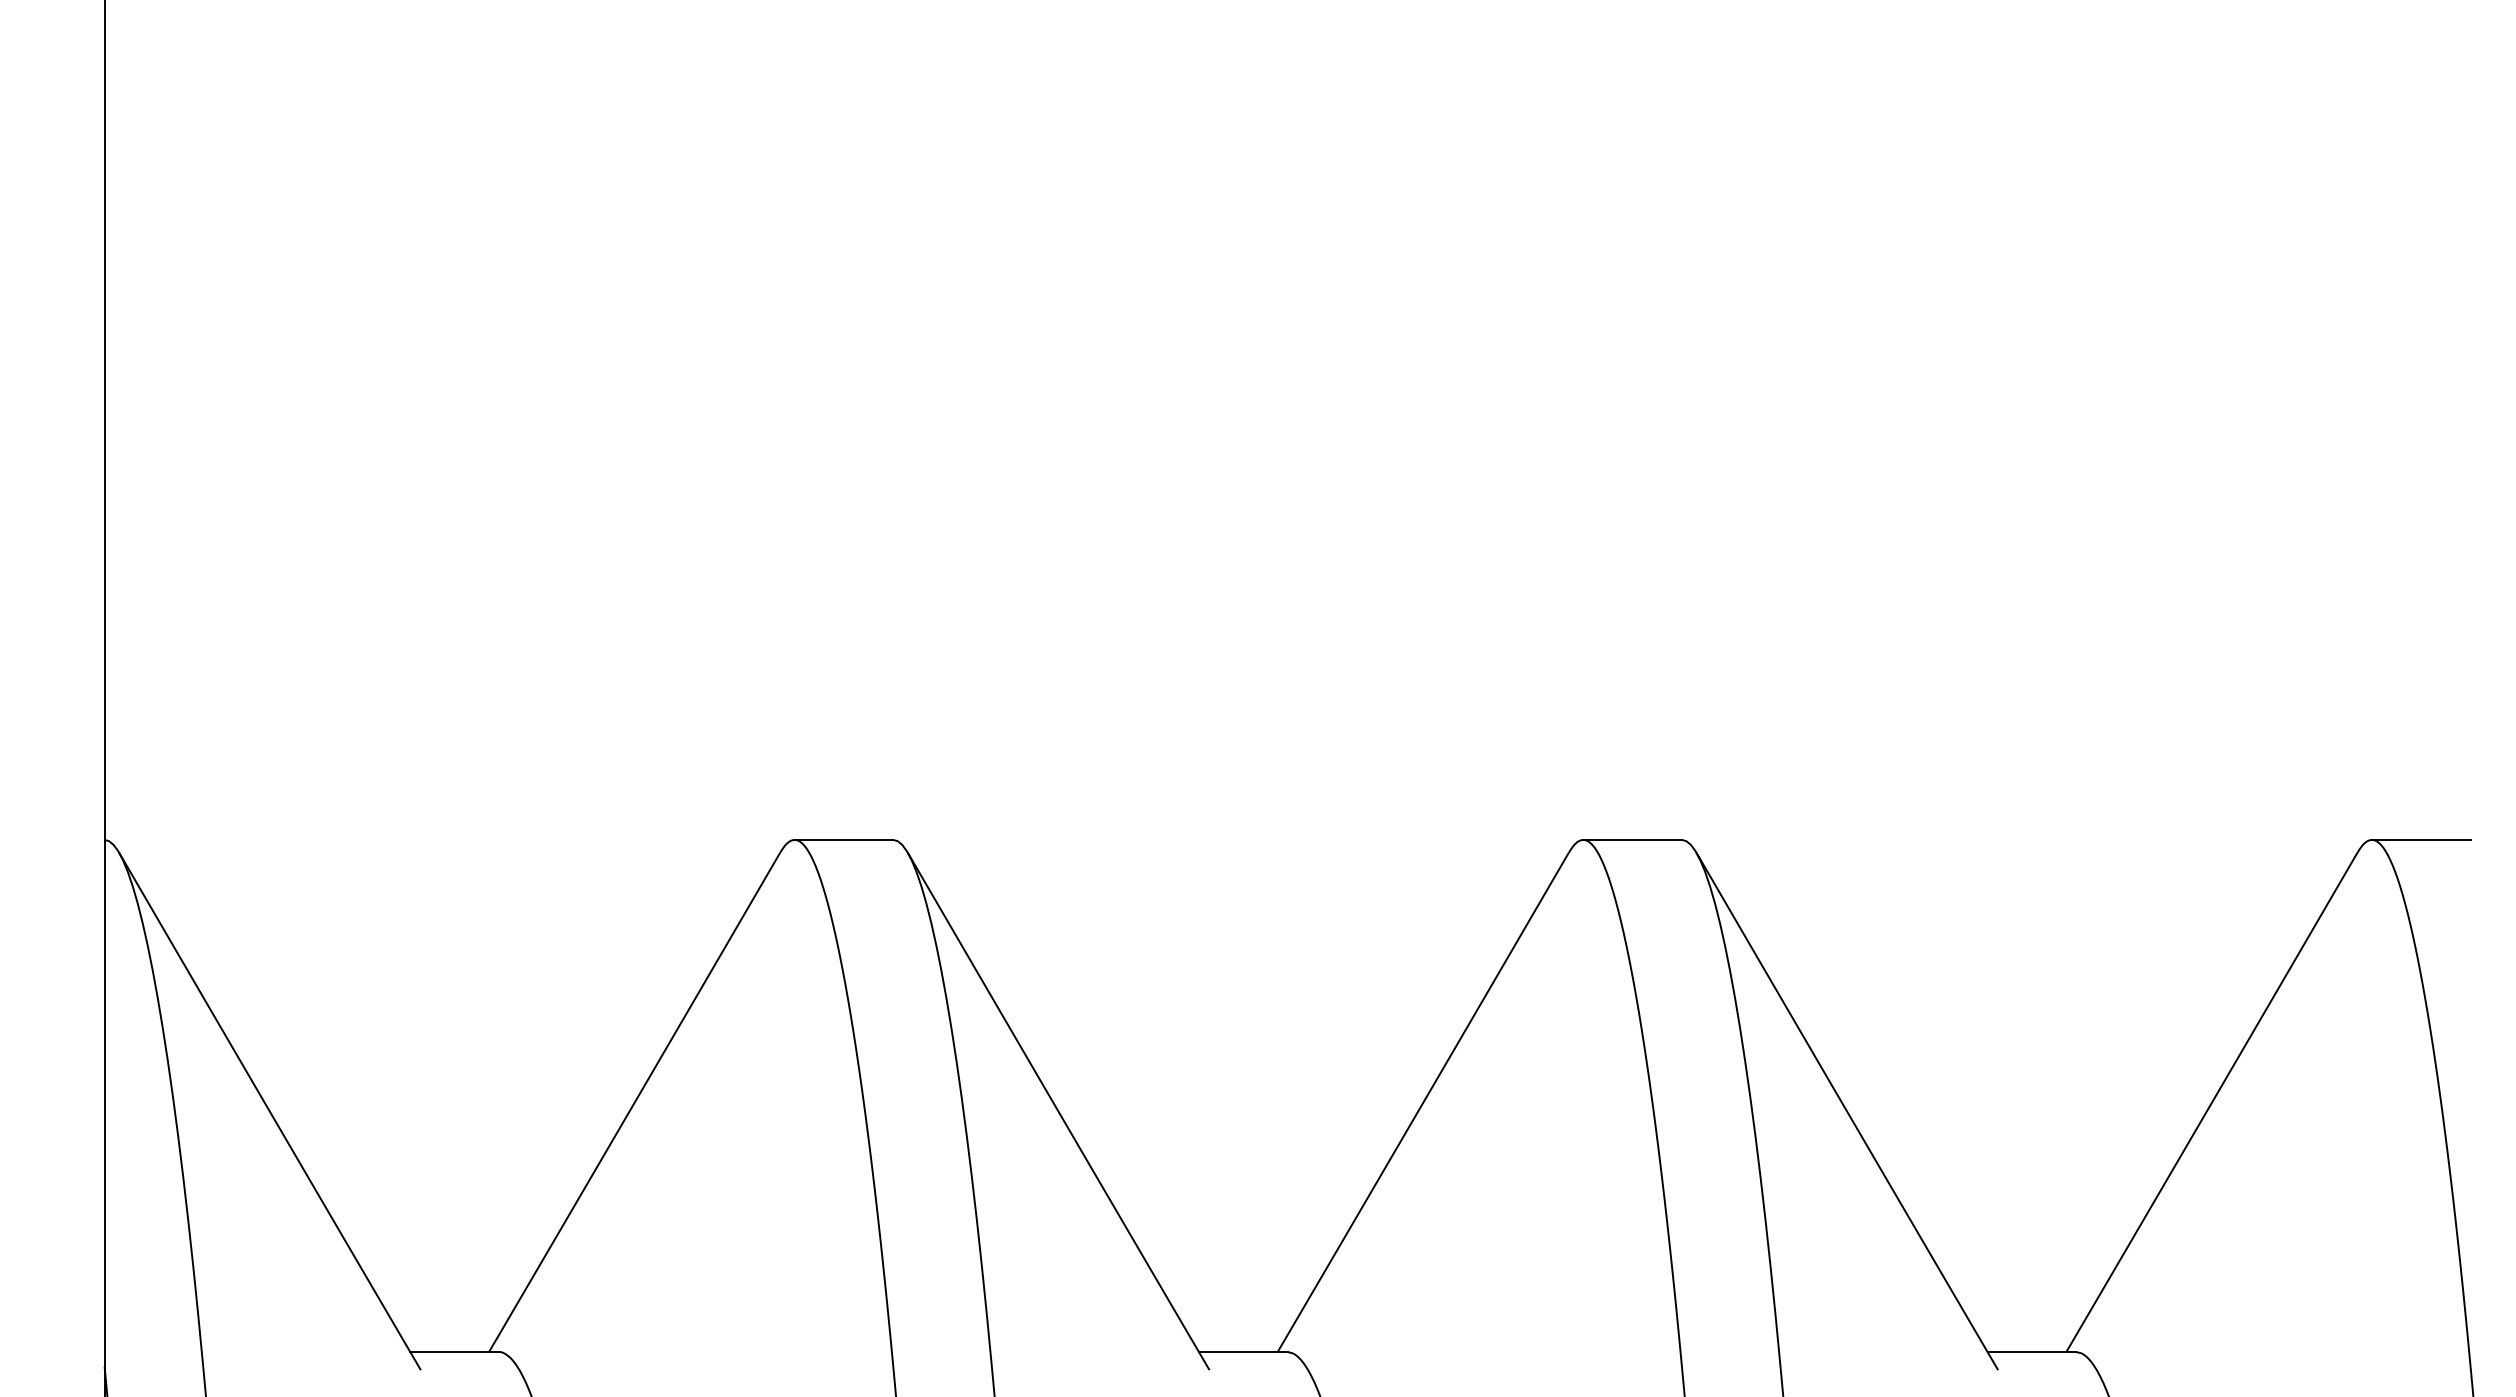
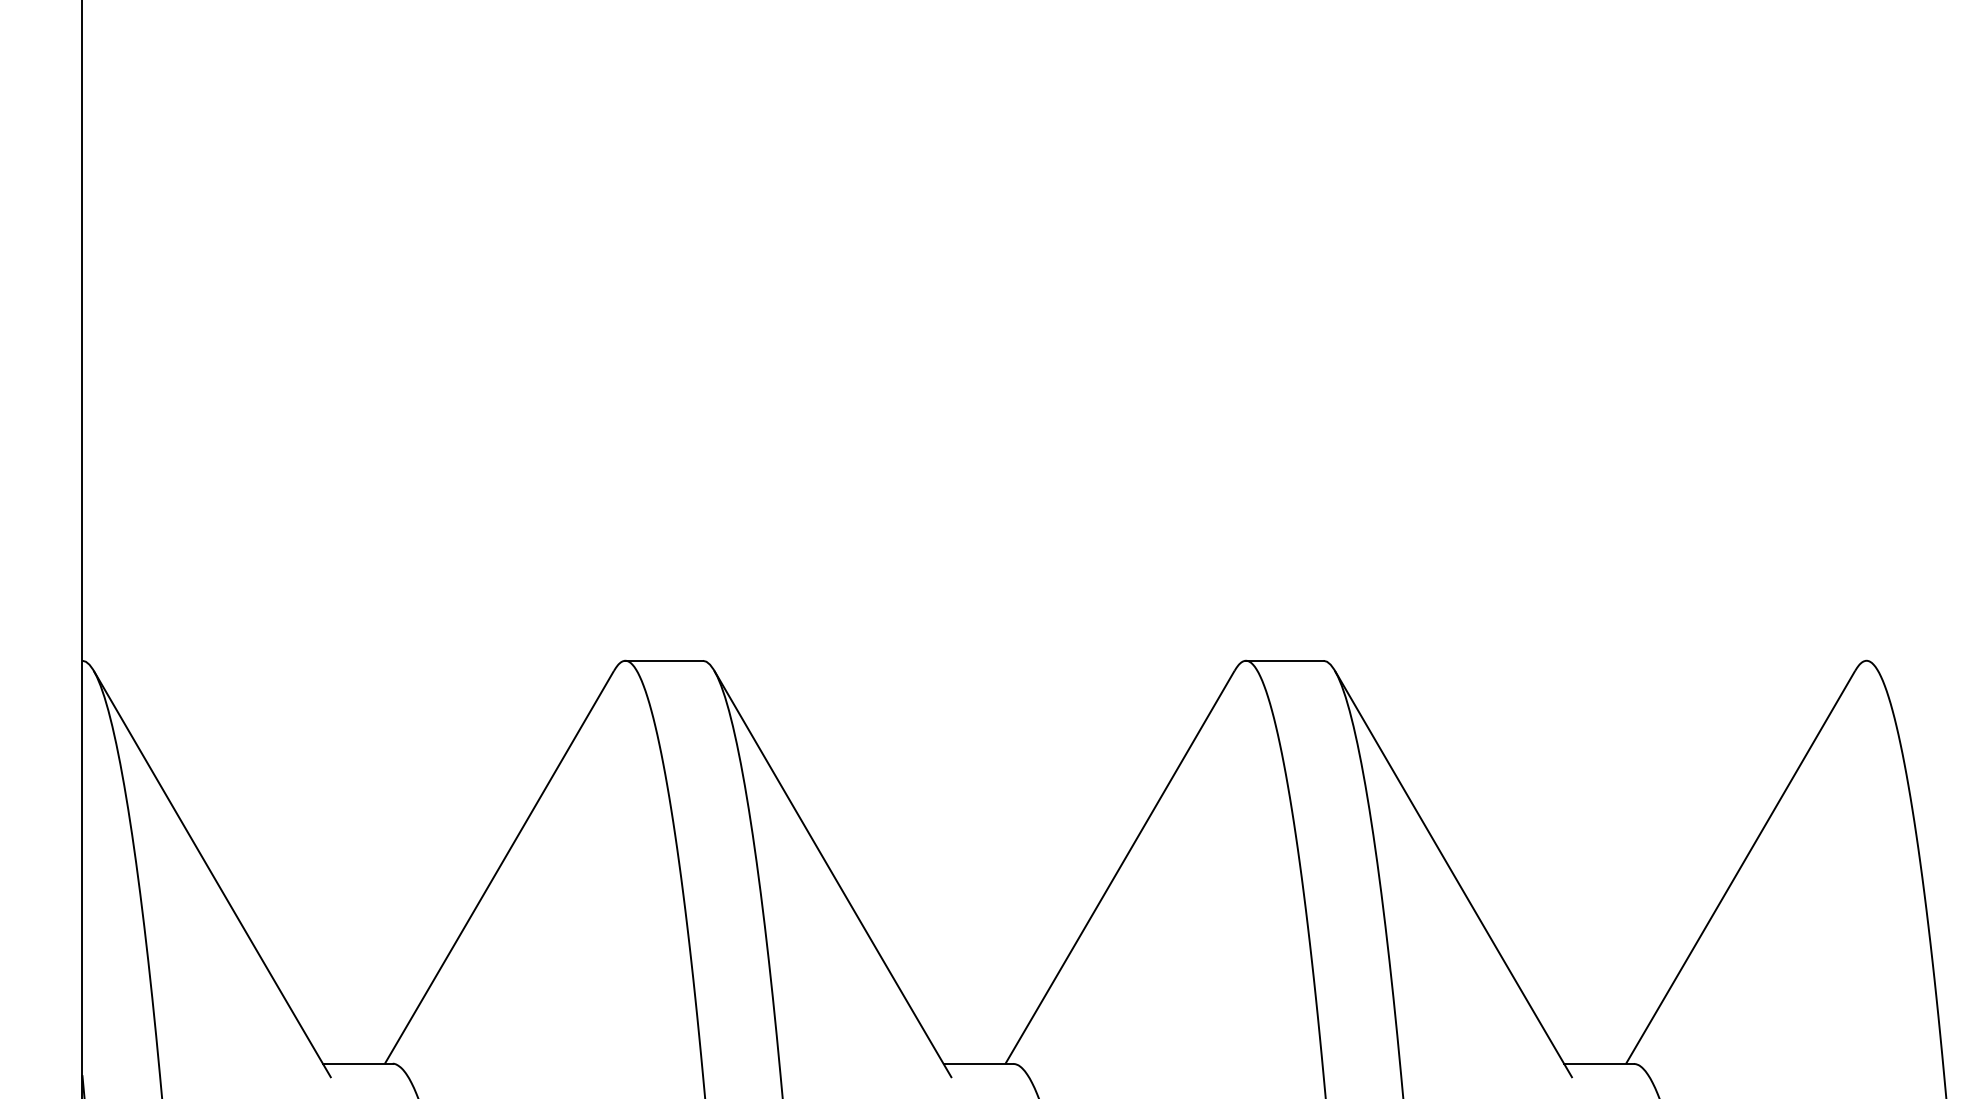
line: (2420, 839) -> (1904, 660), removed

